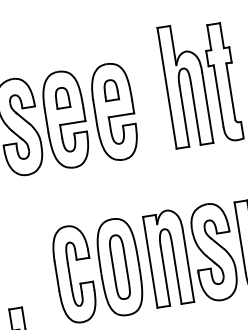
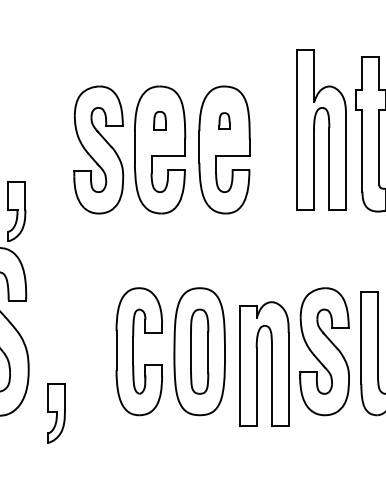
part: (110, 89) -> (224, 120), size x0.6
part: (61, 97) -> (159, 120), size x0.7
part: (163, 258) -> (257, 363), moved

